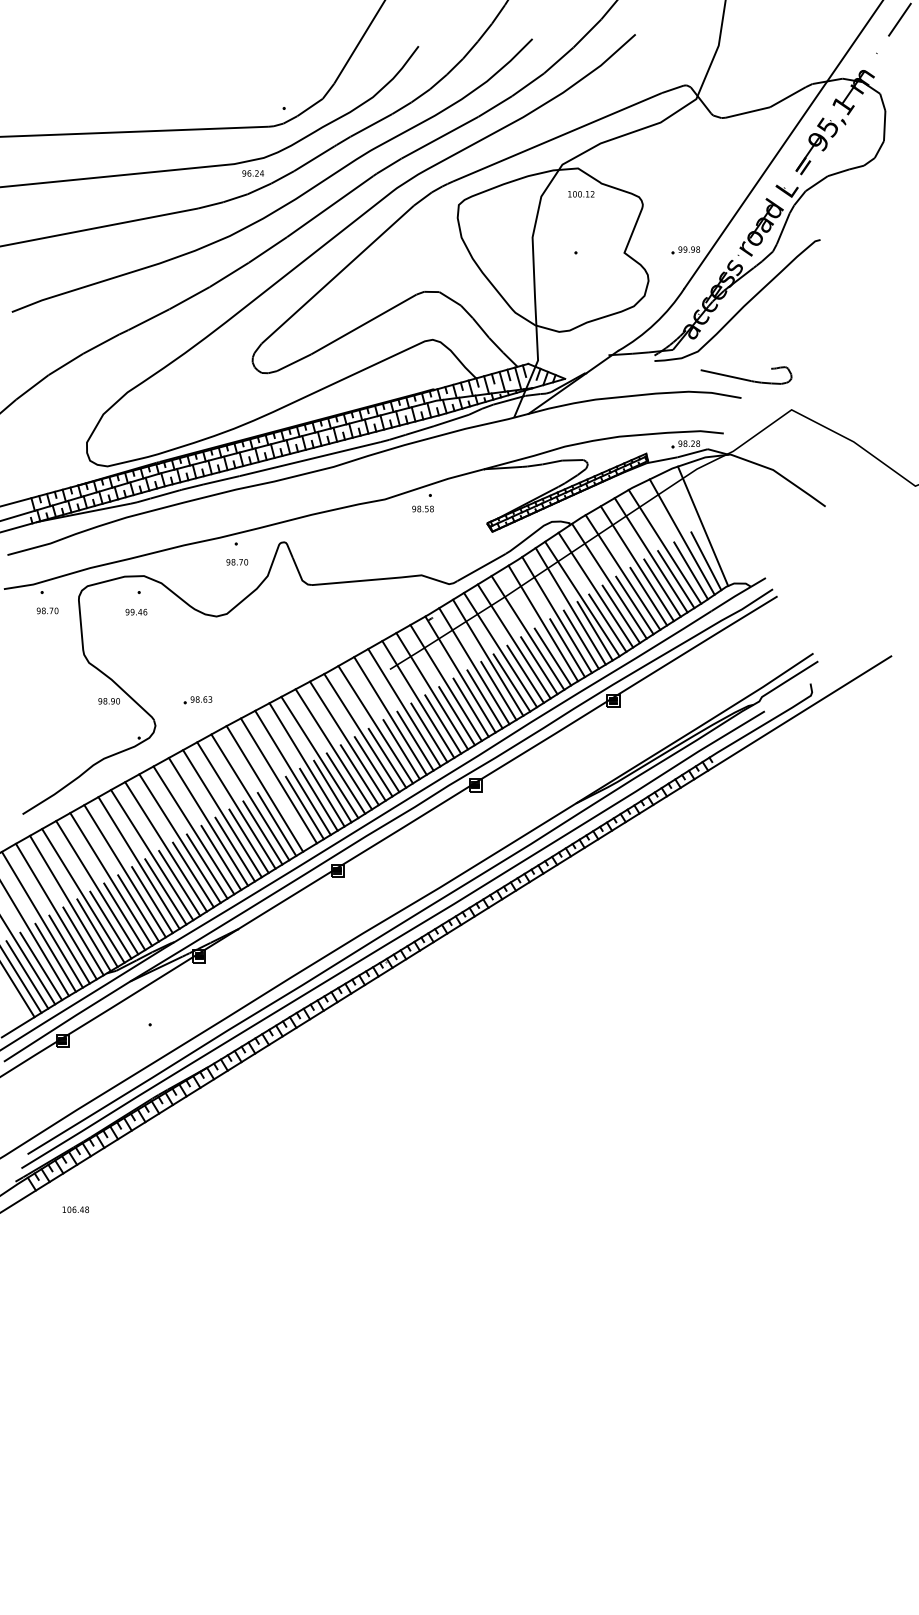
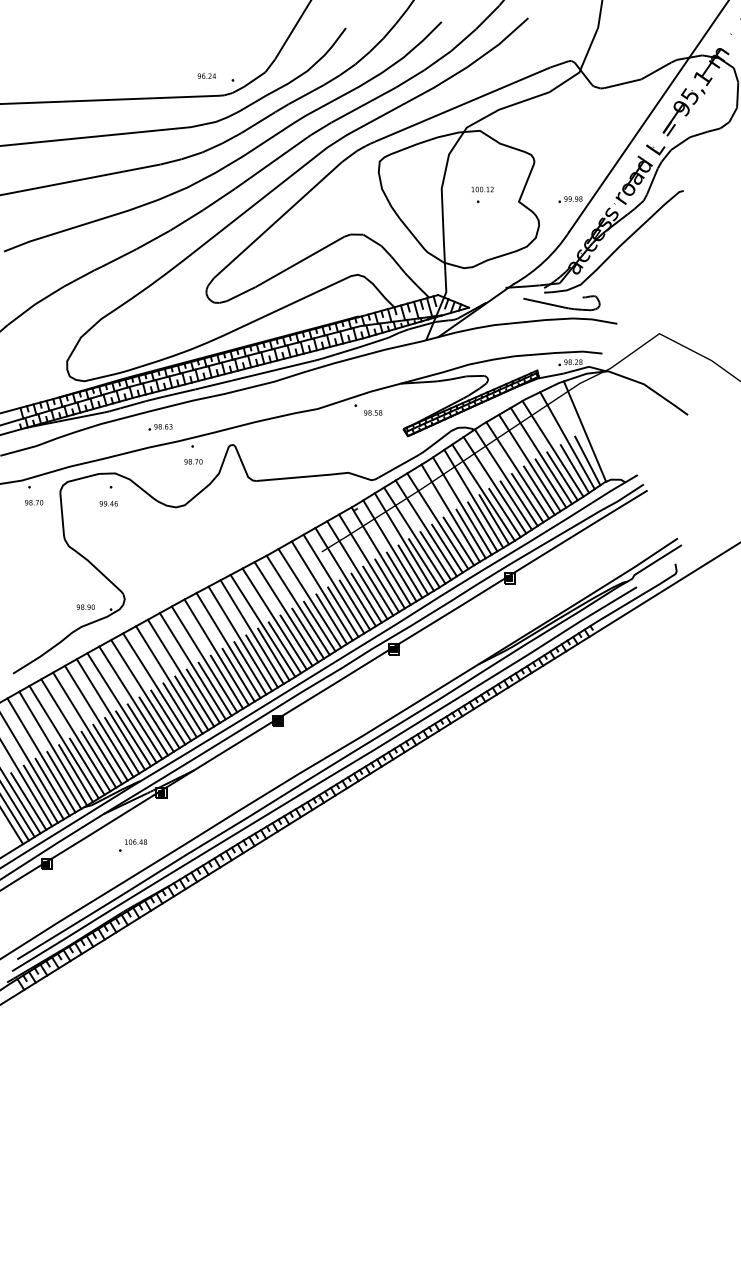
text: (252, 173) -> (206, 76), moved
text: (581, 194) -> (482, 189), moved
part: (746, 375) -> (561, 303), moved
text: (422, 508) -> (372, 412), moved
text: (197, 700) -> (160, 427), moved
text: (108, 701) -> (85, 607), moved
line: (290, 815) -> (238, 674), added
text: (75, 1209) -> (135, 841), moved

